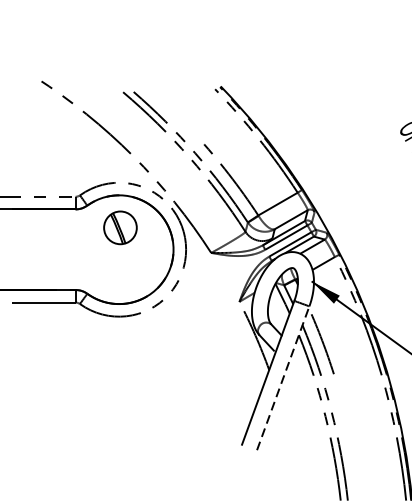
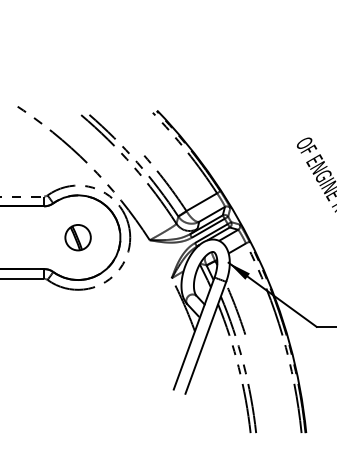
part: (119, 227) -> (77, 237), moved
line: (282, 377) -> (205, 337), dashed -> solid

